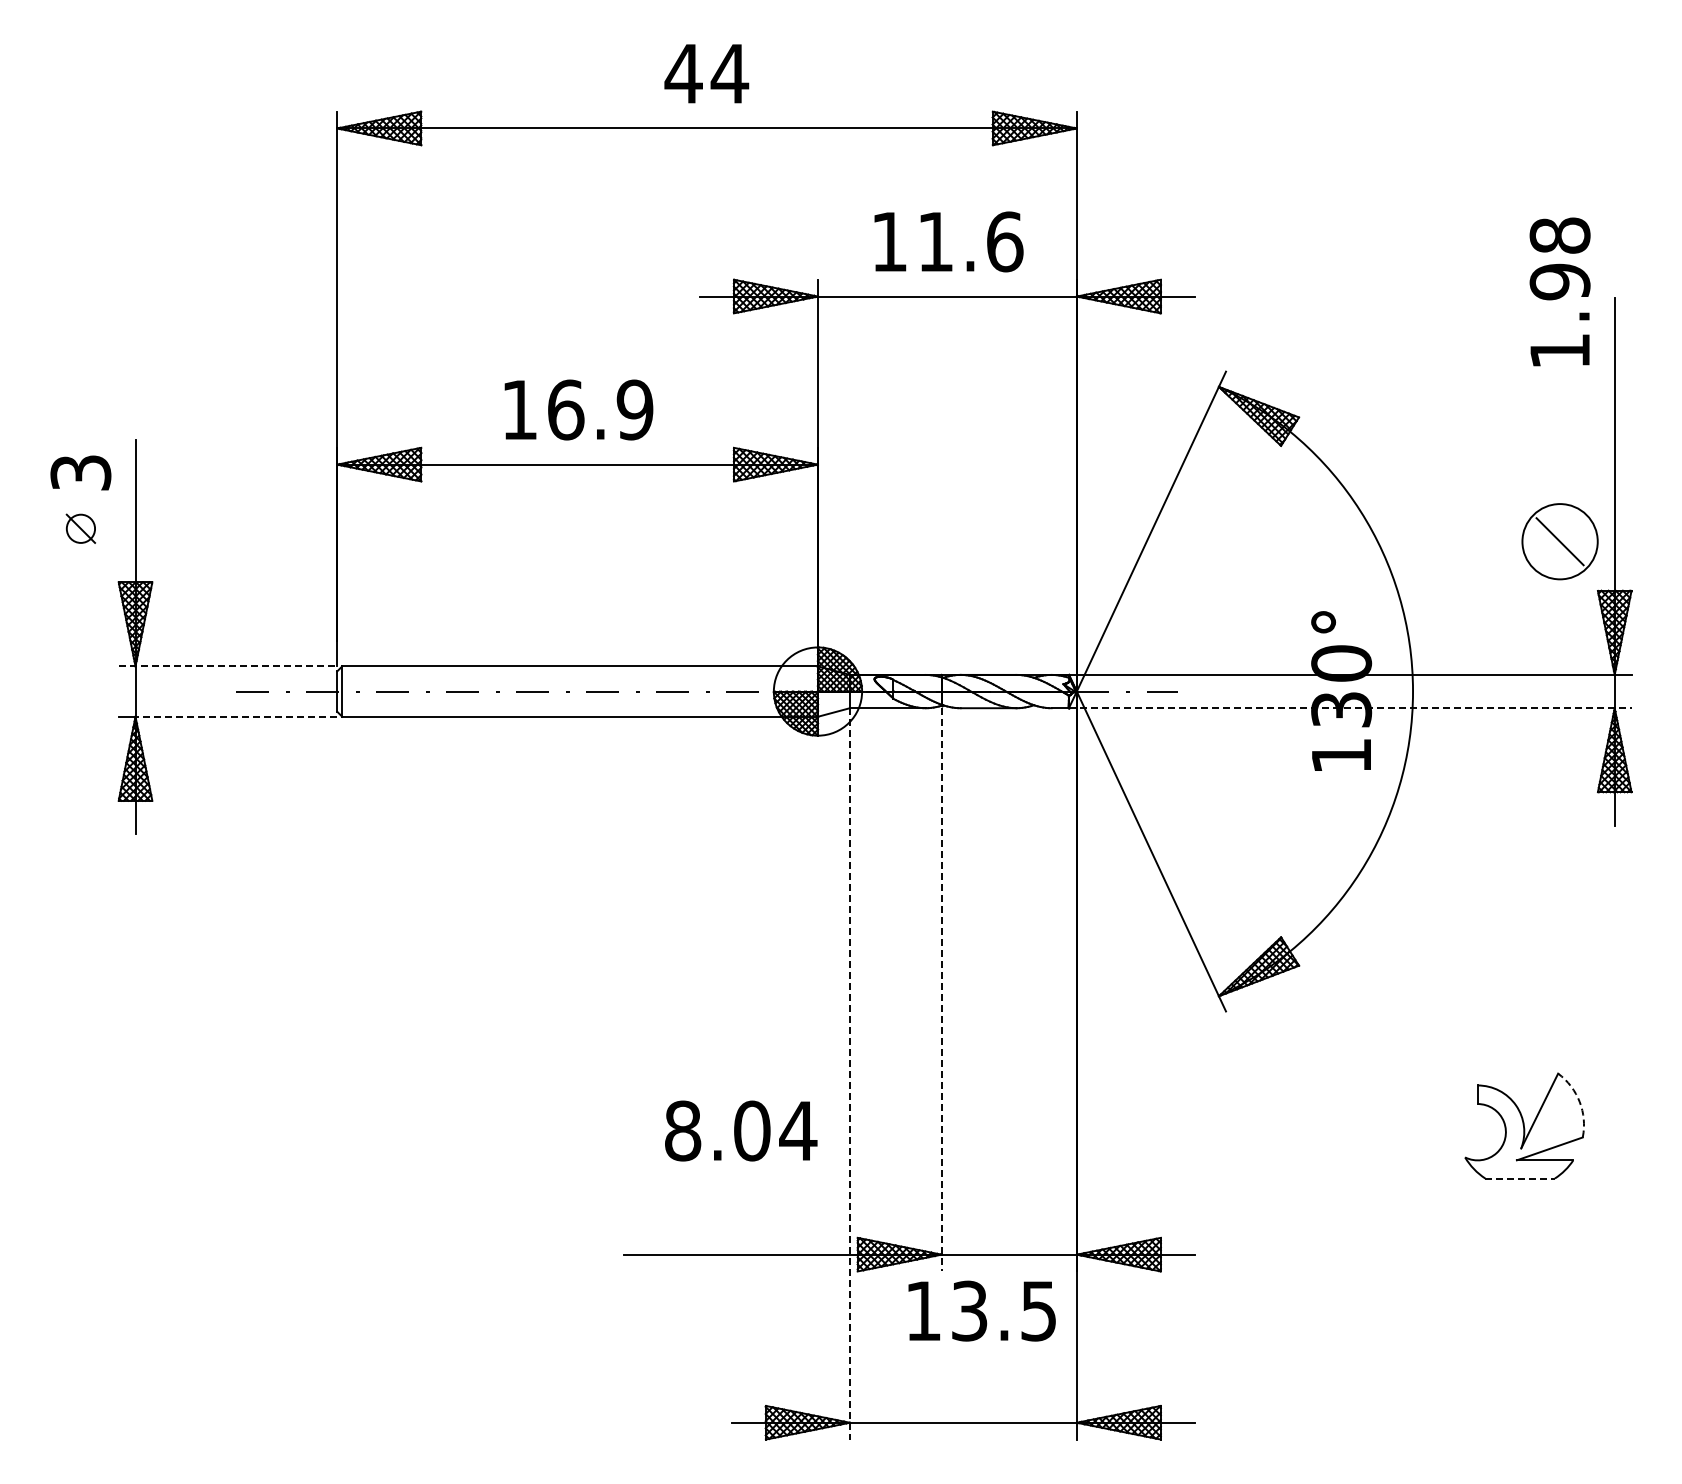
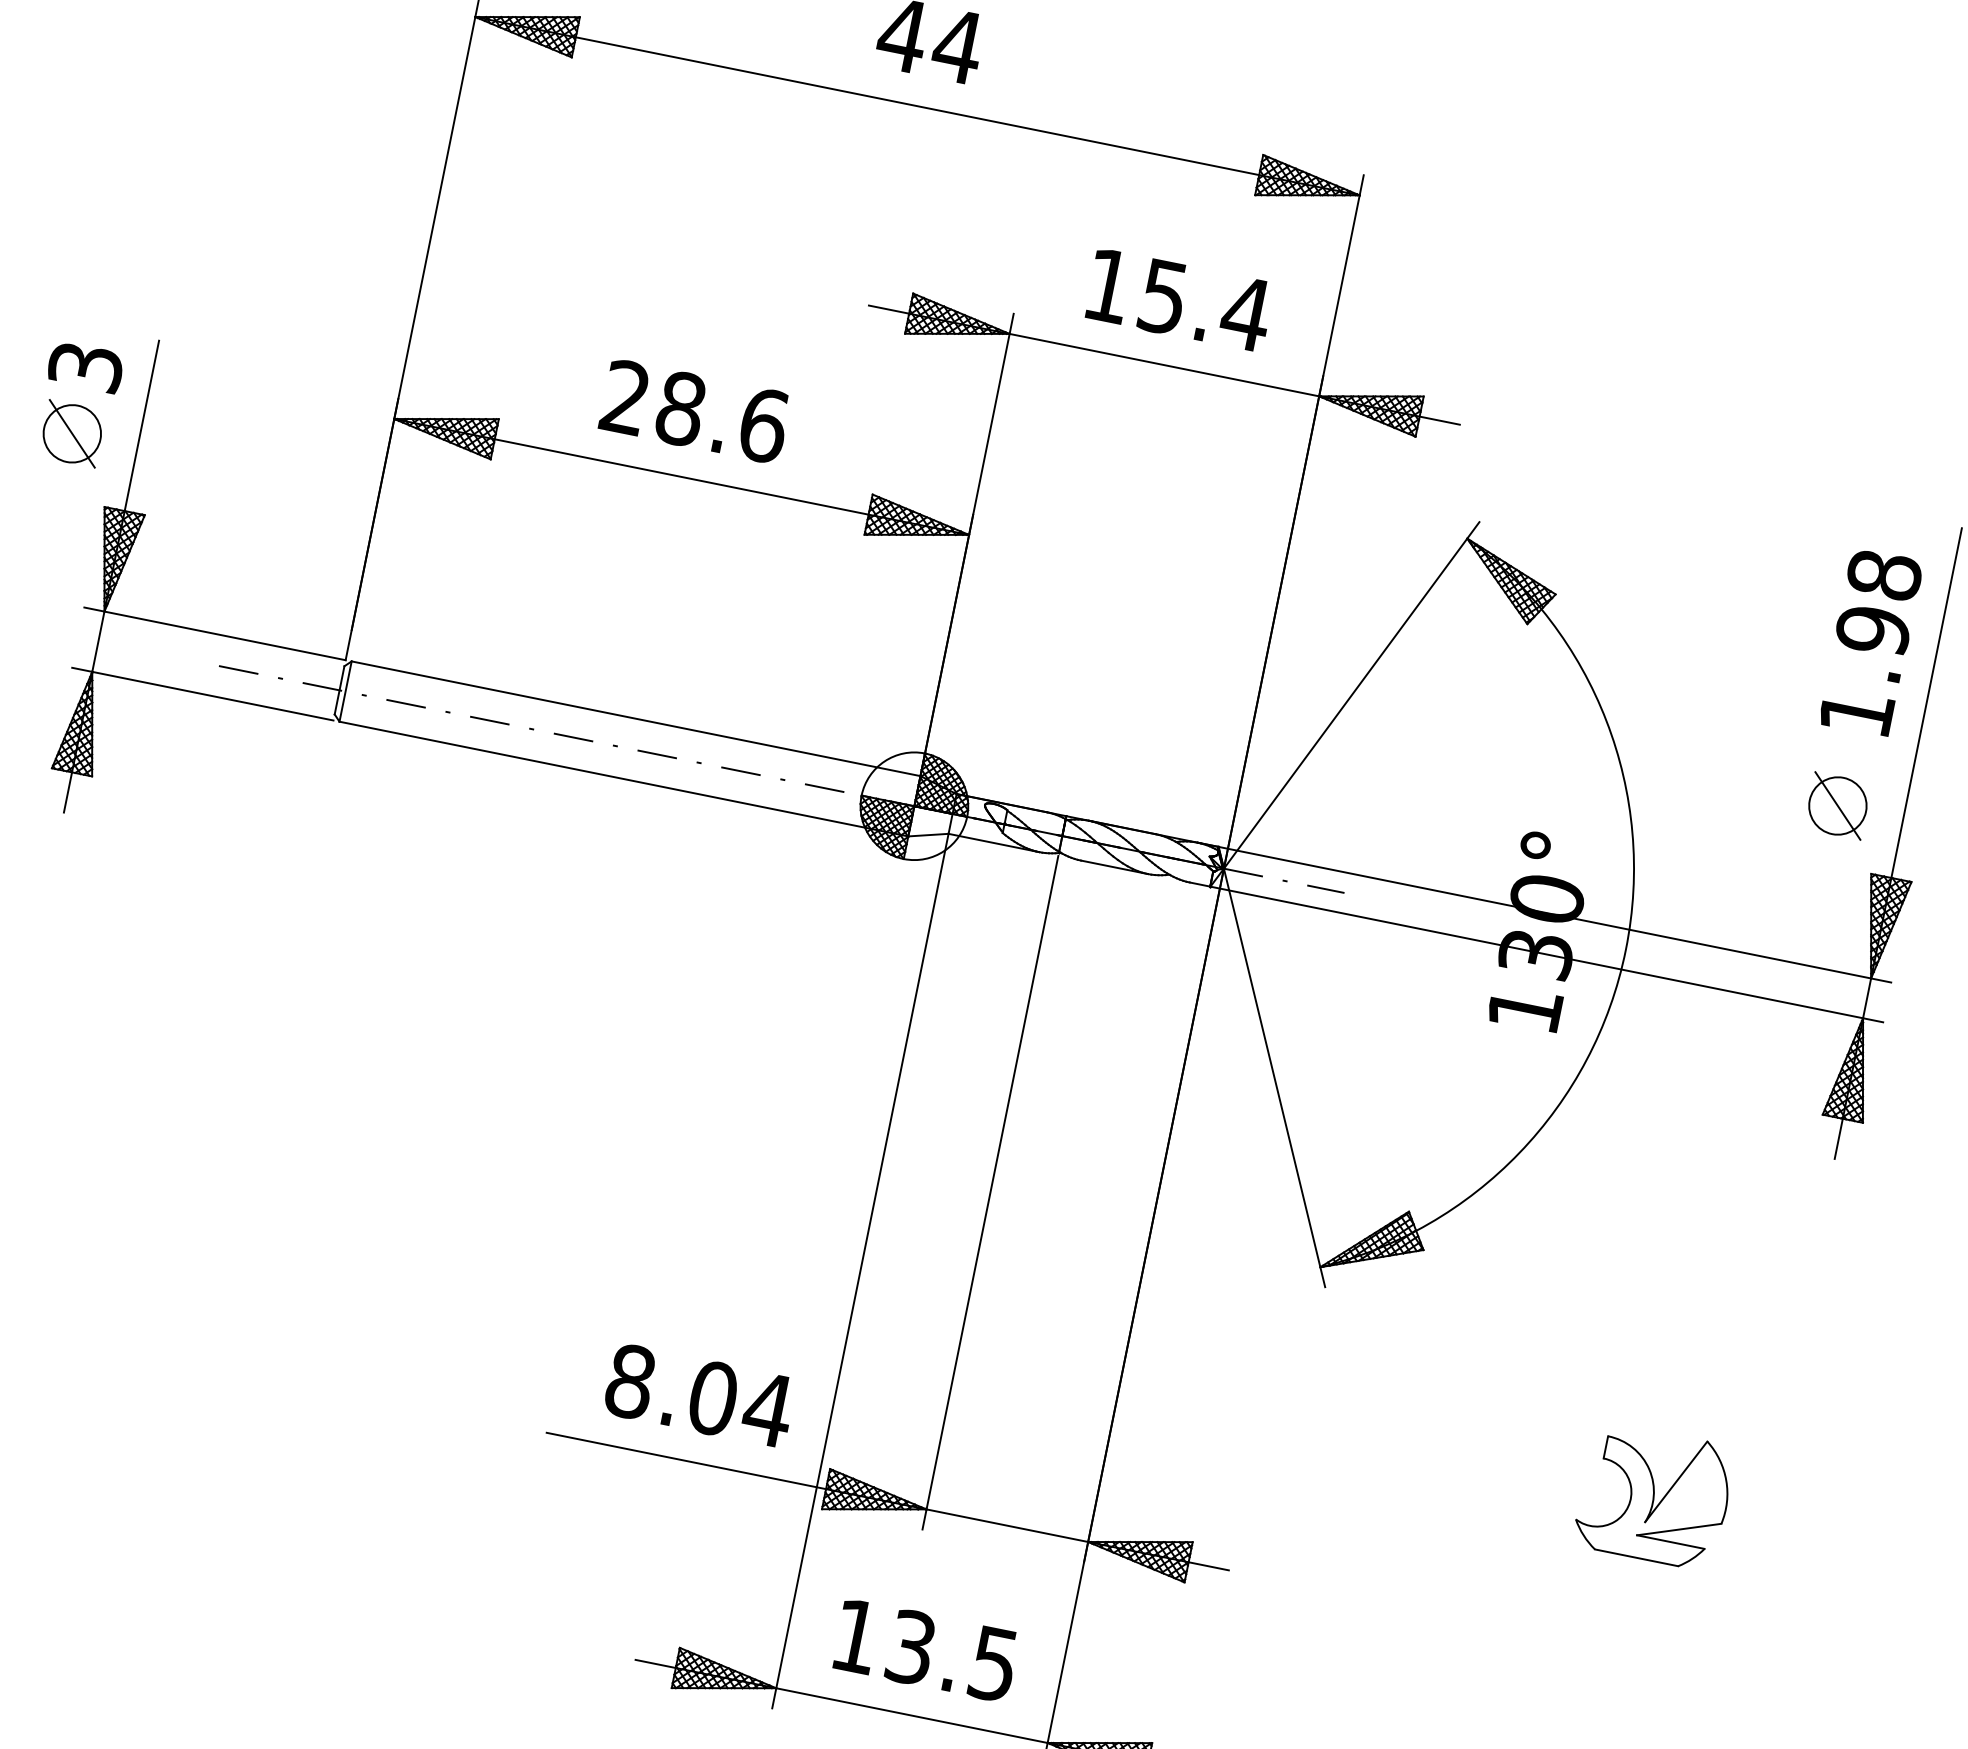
text: (971, 241) -> (1206, 305), 11.6 -> 15.4
text: (1559, 291) -> (1870, 641), moved
text: (577, 409) -> (694, 411), 16.9 -> 28.6
part: (80, 528) -> (71, 433), size x1.67
circle: (1559, 541) -> (1837, 805), size x0.62
line: (228, 666) -> (215, 634), dashed -> solid
line: (1350, 708) -> (1547, 954), dashed -> solid
line: (236, 716) -> (213, 695), dashed -> solid
line: (941, 989) -> (990, 1192), dashed -> solid
line: (849, 1073) -> (860, 1270), dashed -> solid
arc: (1579, 1101) -> (1726, 1480), dashed -> solid
text: (741, 1130) -> (700, 1395), moved
line: (1520, 1178) -> (1637, 1557), dashed -> solid
text: (981, 1310) -> (925, 1649), moved

